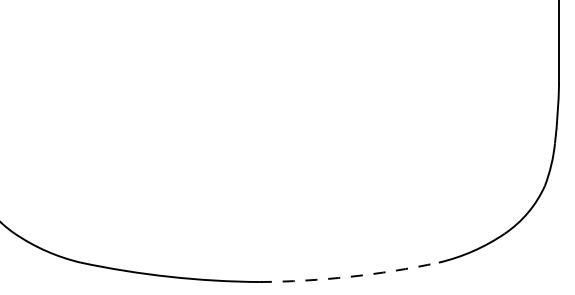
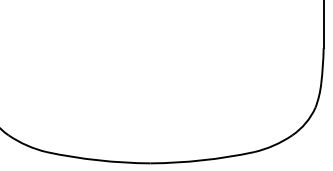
arc: (349, 277) -> (202, 160), dashed -> solid

